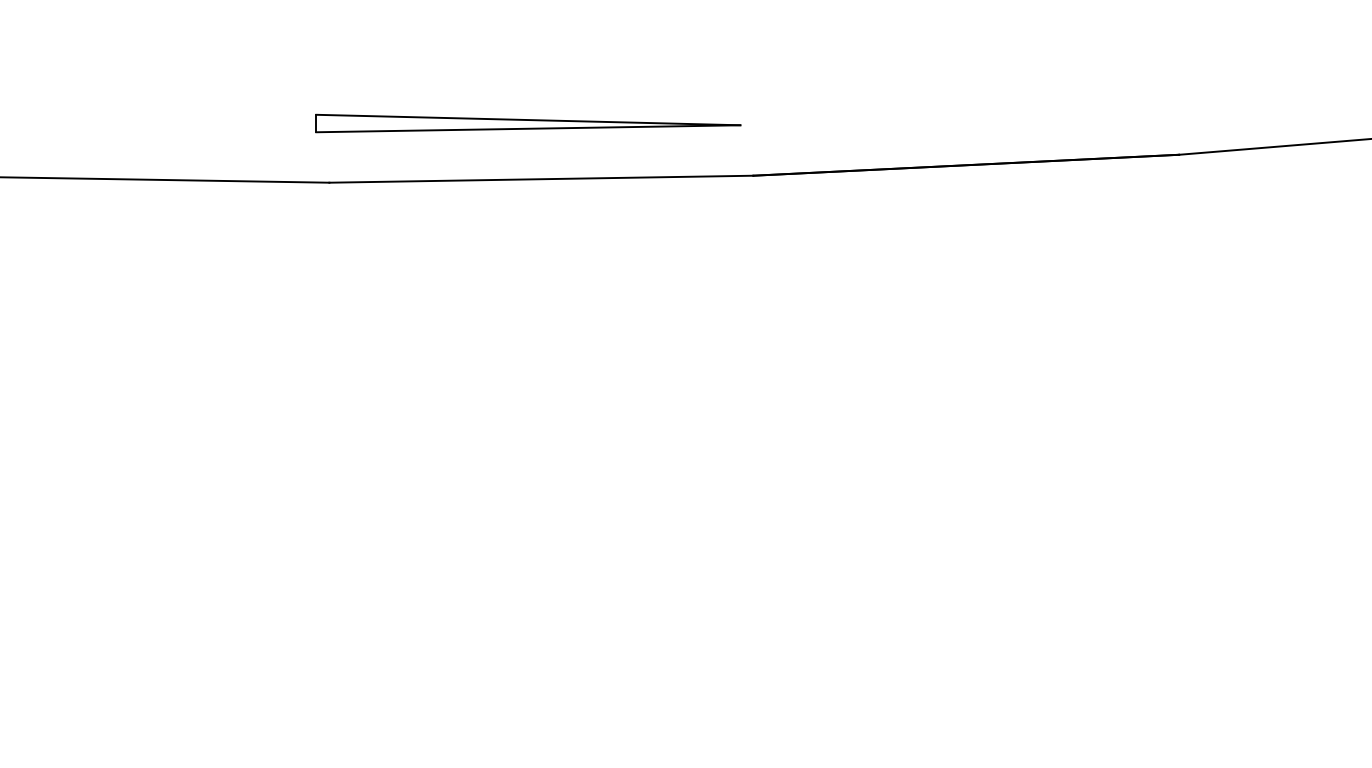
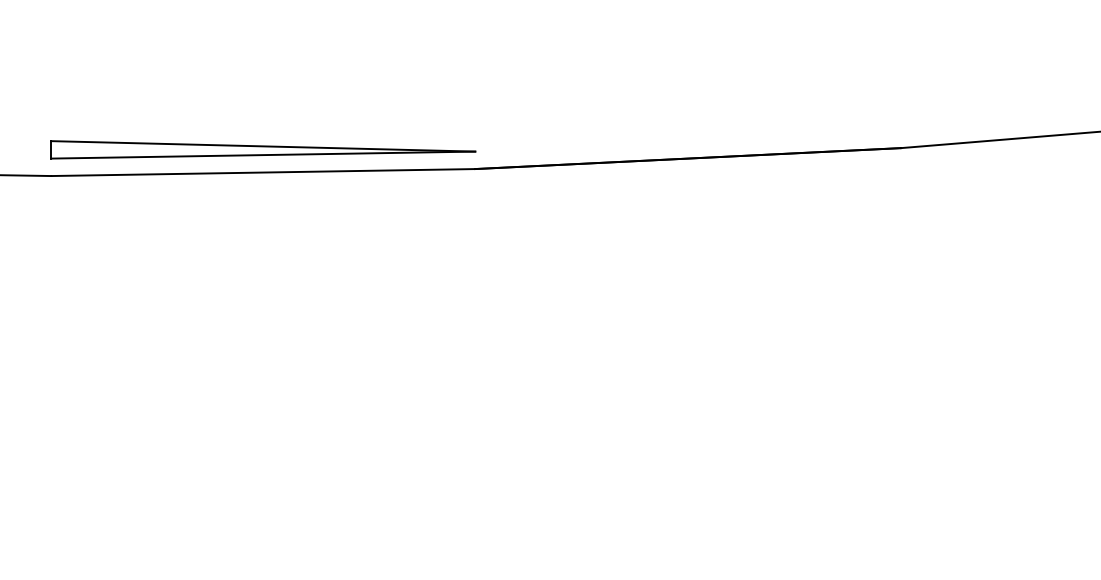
part: (528, 123) -> (263, 149), moved

